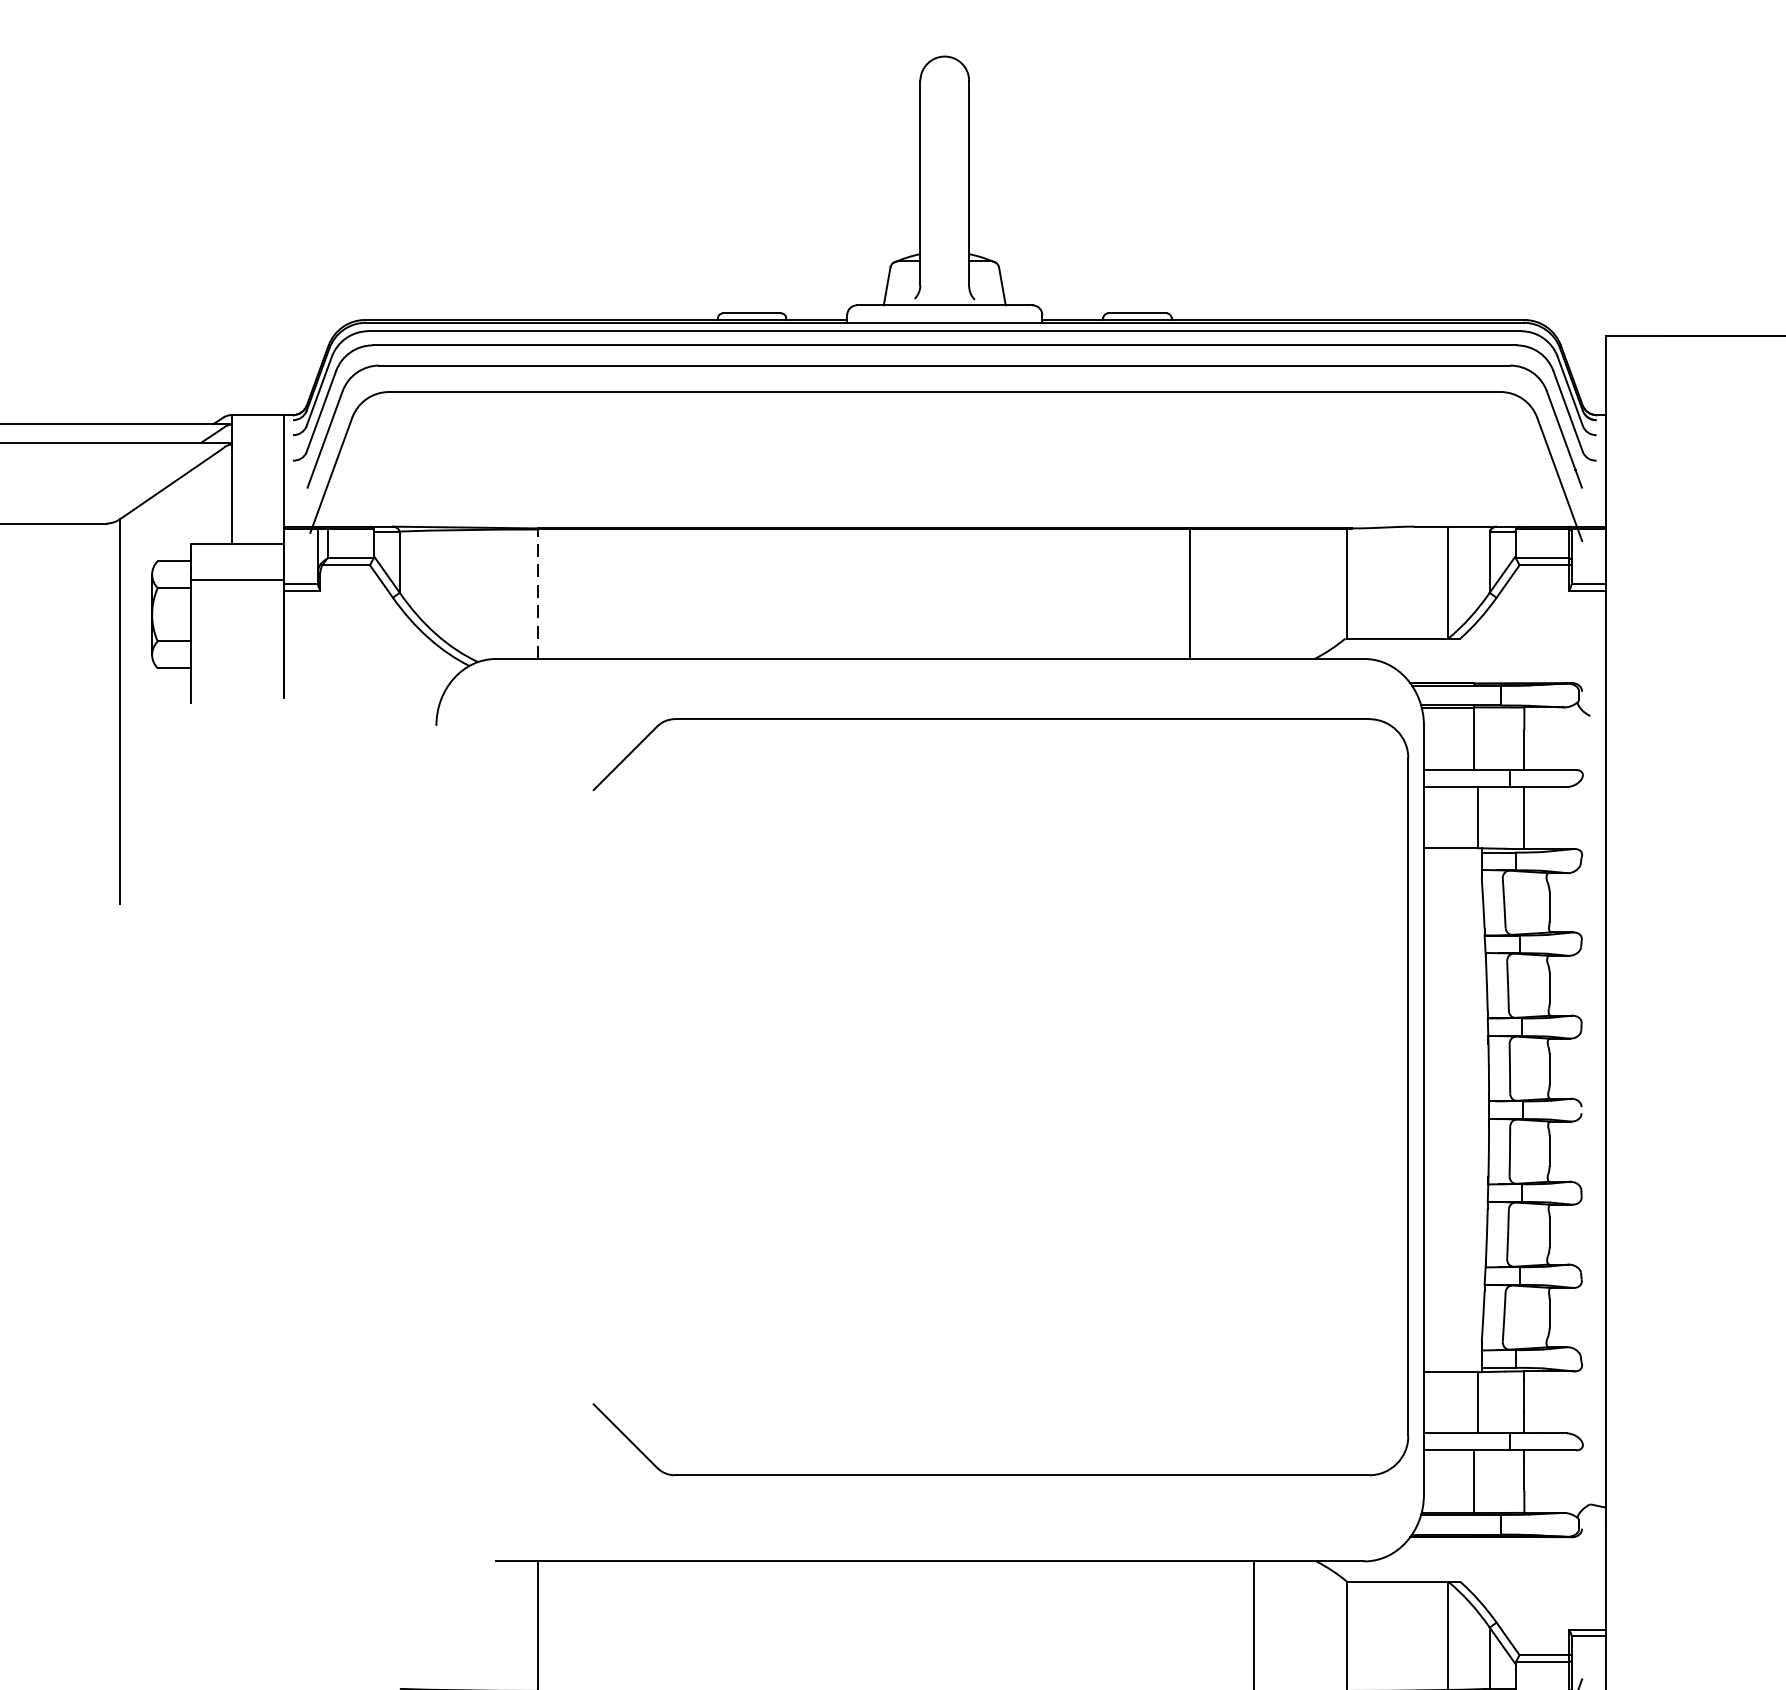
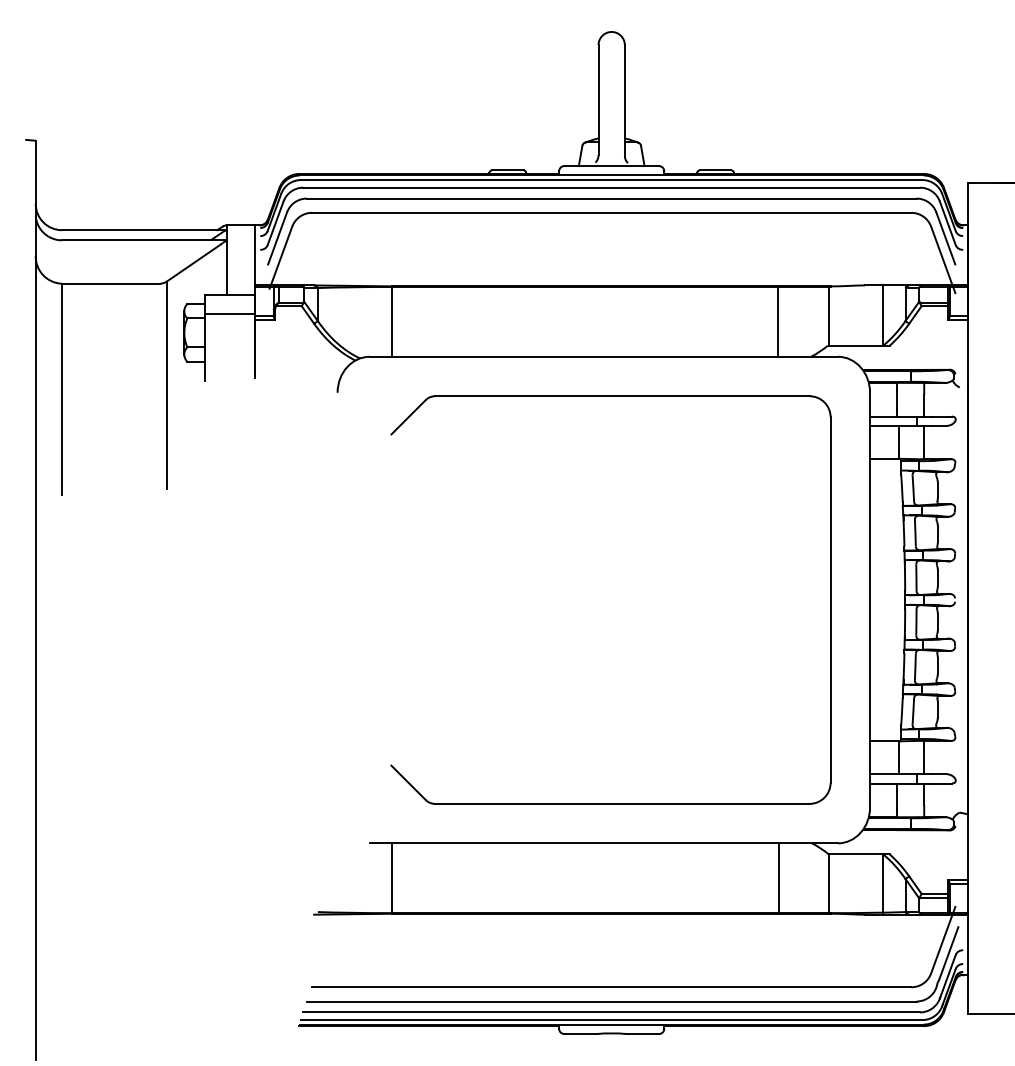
line: (538, 593) -> (392, 321), dashed -> solid
line: (1189, 593) -> (777, 321), moved
part: (1000, 719) -> (610, 396), moved

